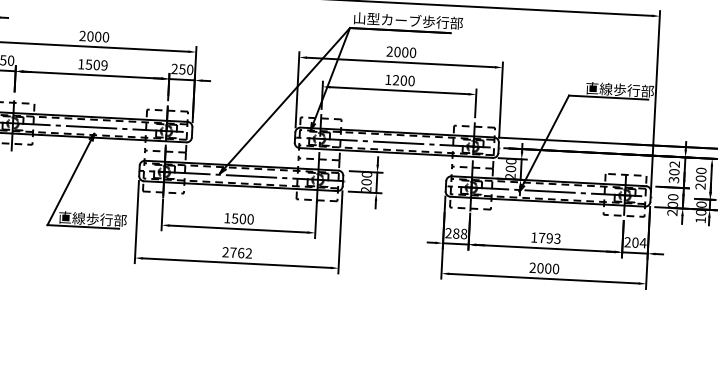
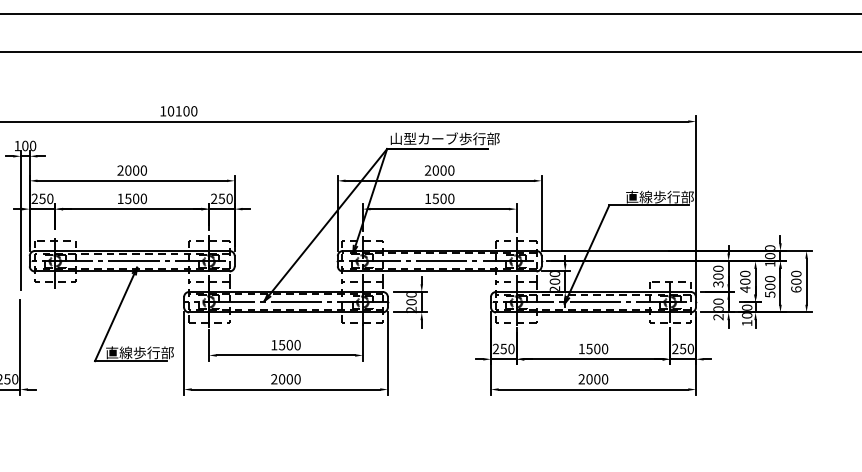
text: (104, 65) -> (143, 198), 1509 -> 1500
text: (395, 79) -> (435, 198), 1200 -> 1500
text: (674, 164) -> (718, 268), 302 -> 300
text: (700, 186) -> (745, 289), 200 -> 400
text: (460, 233) -> (507, 348), 288 -> 250
text: (549, 238) -> (597, 349), 1793 -> 1500
text: (639, 242) -> (687, 348), 204 -> 250
text: (240, 253) -> (289, 379), 2762 -> 2000

